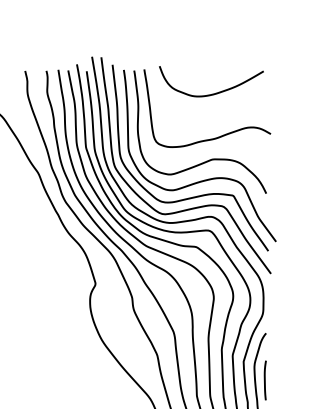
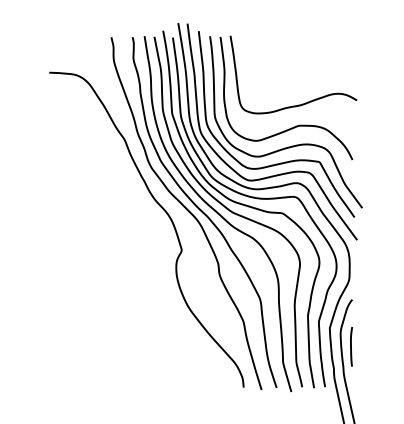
curve: (213, 93) -> (299, 59), removed

